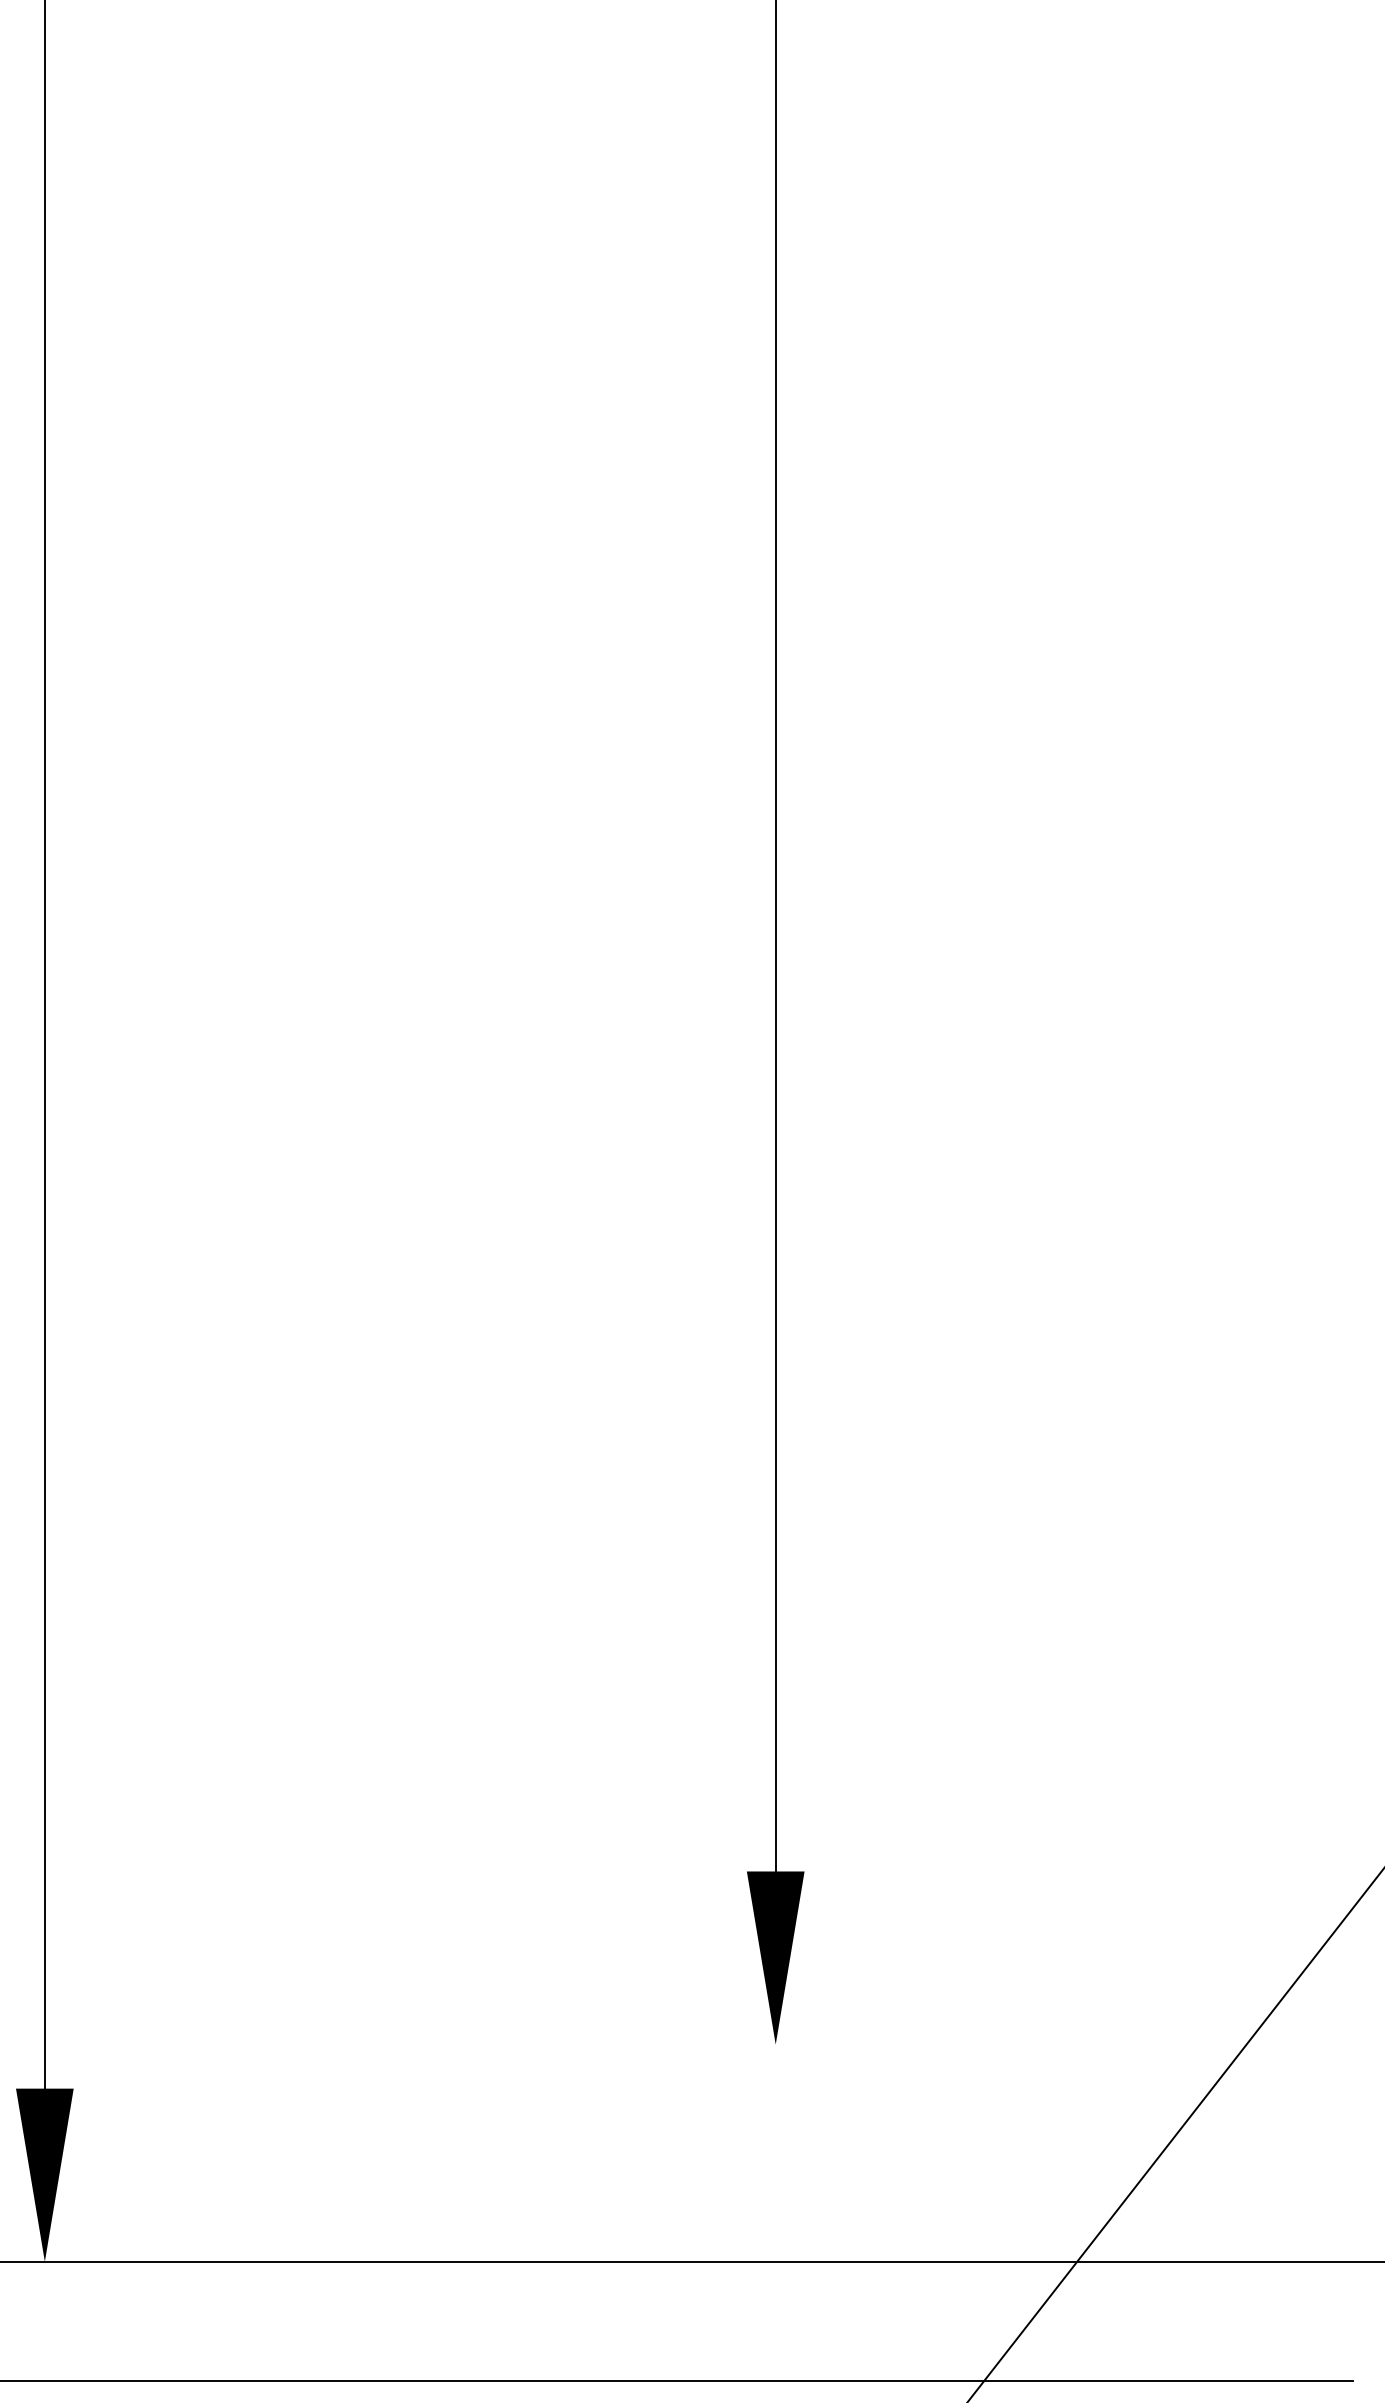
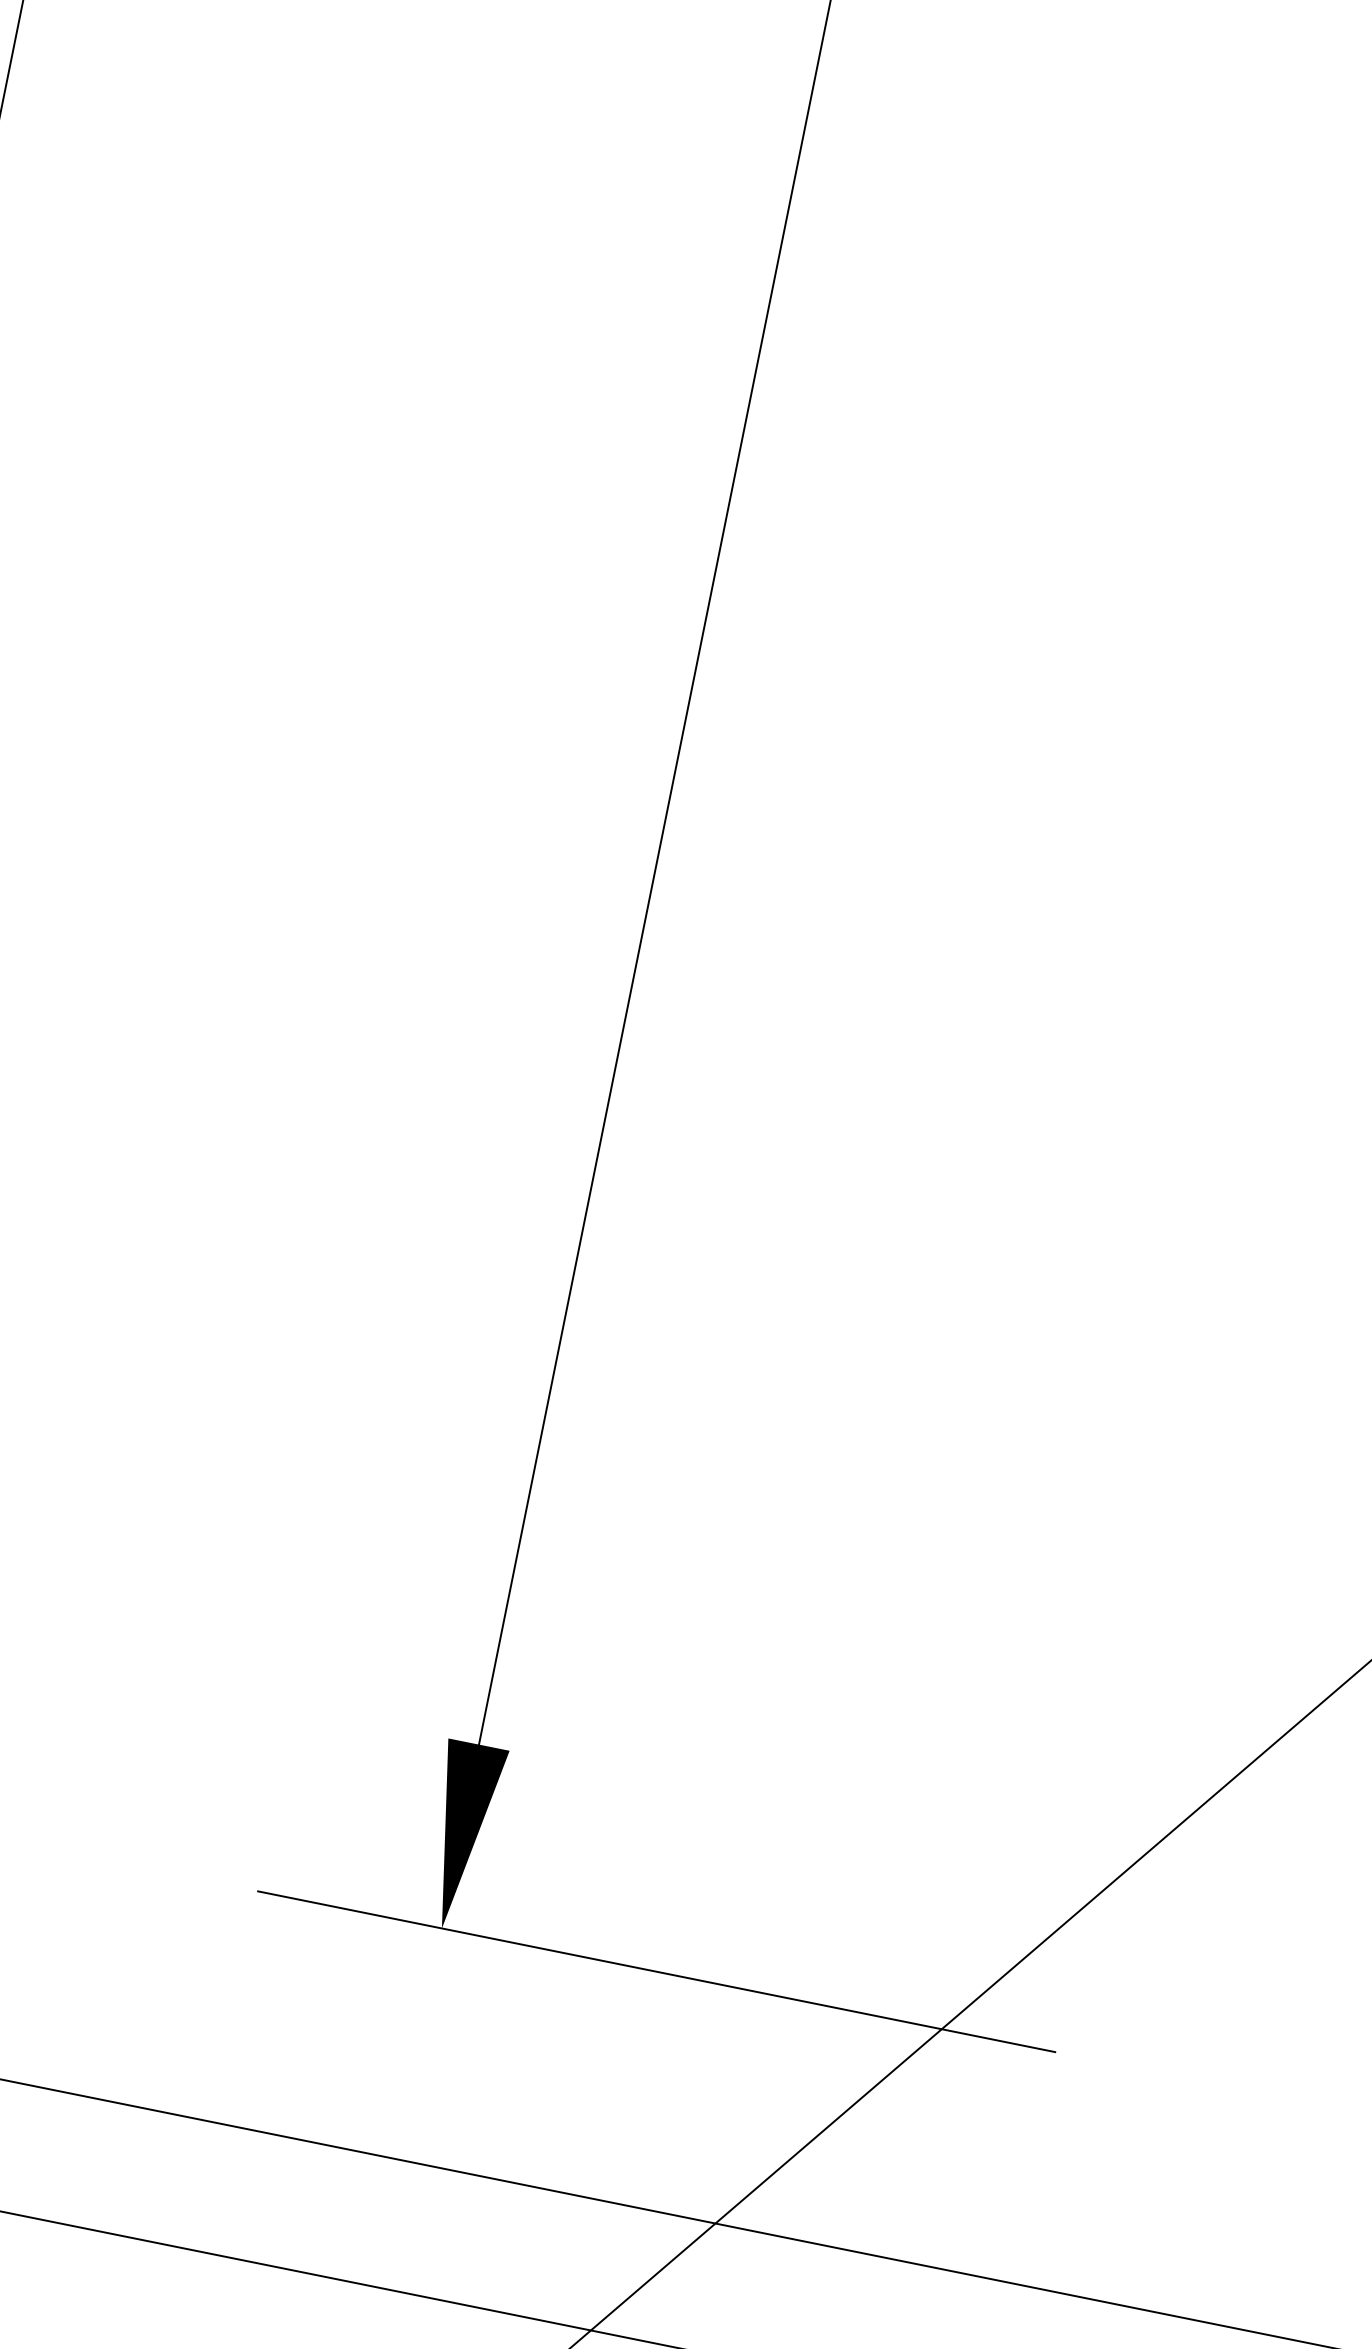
line: (977, 2044) -> (656, 1971), added

